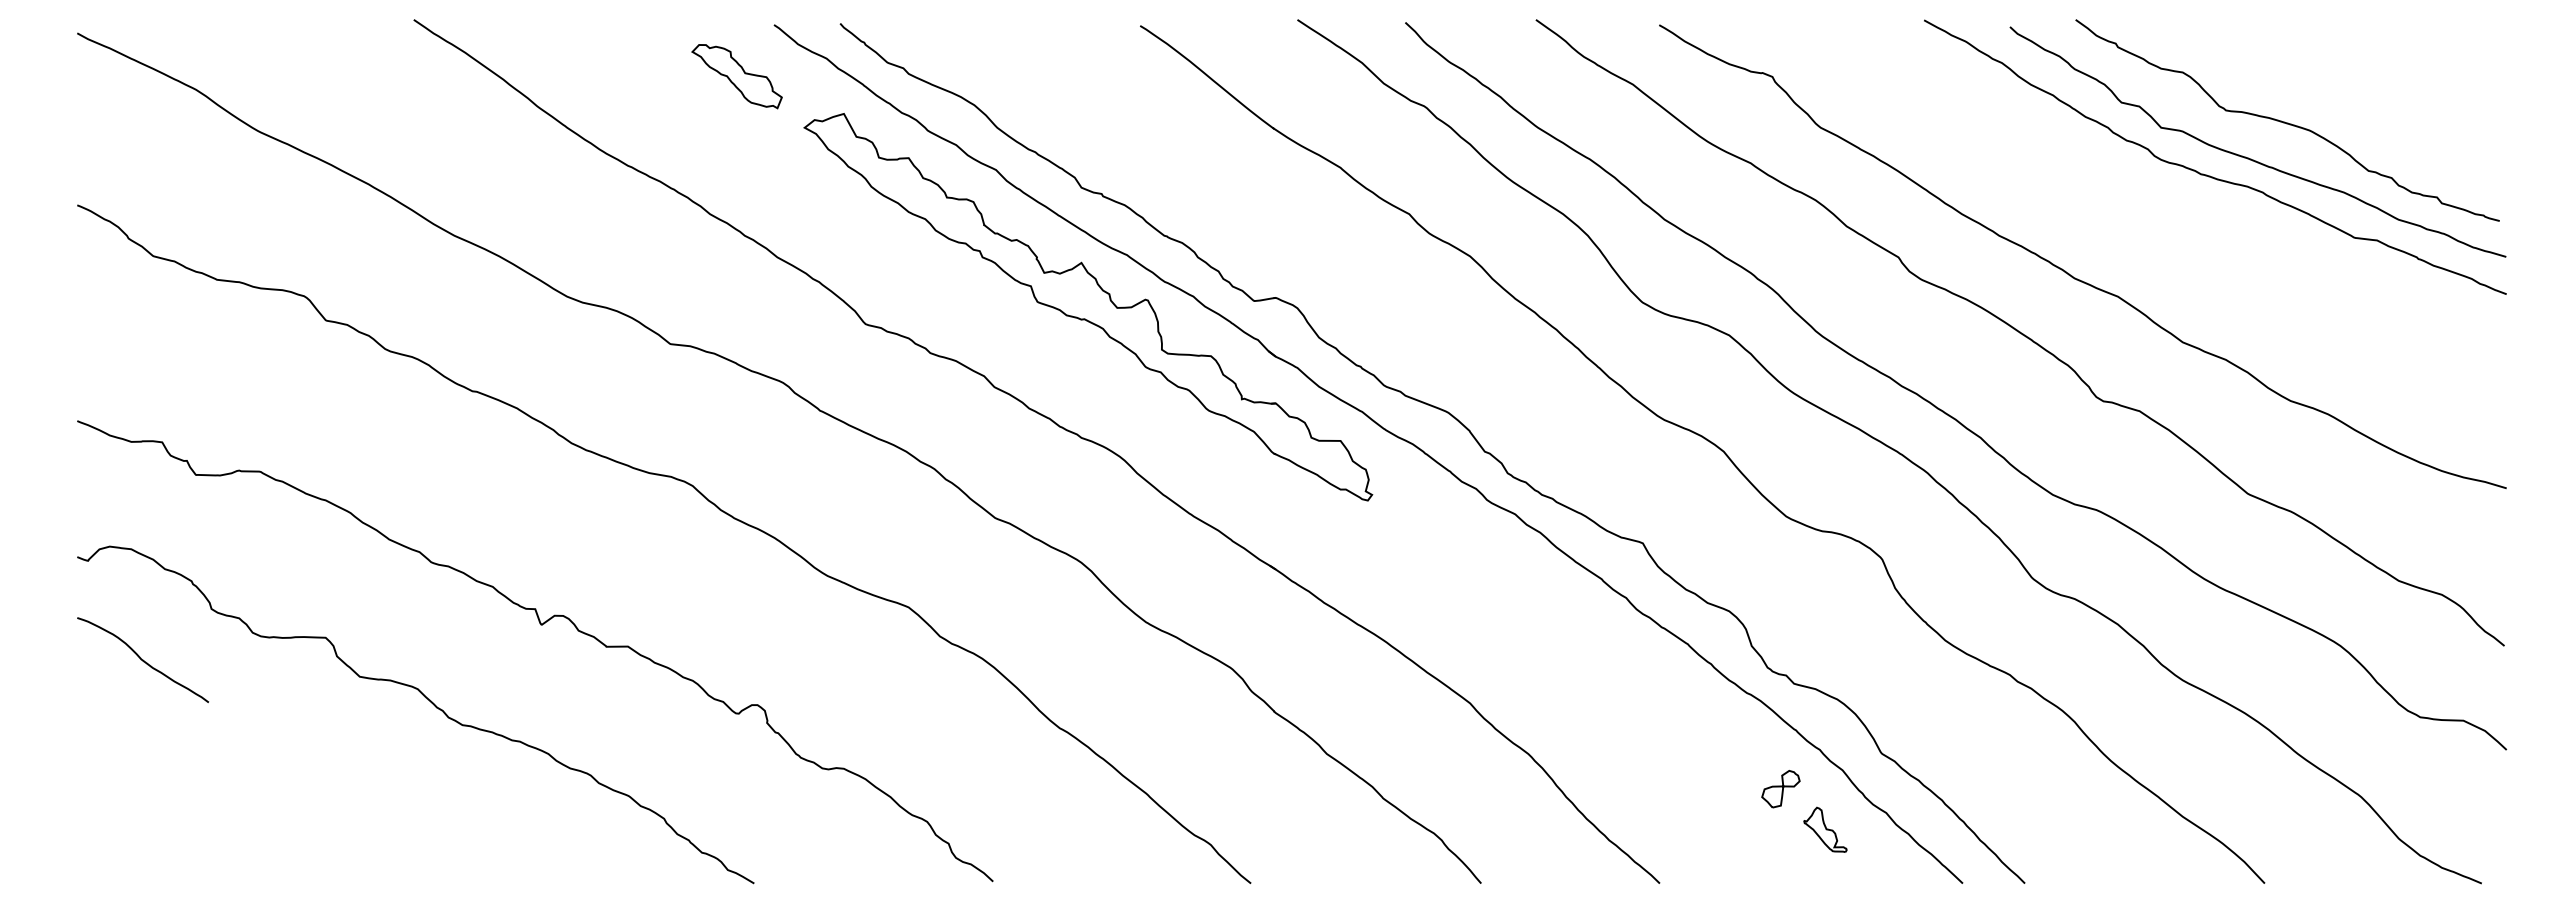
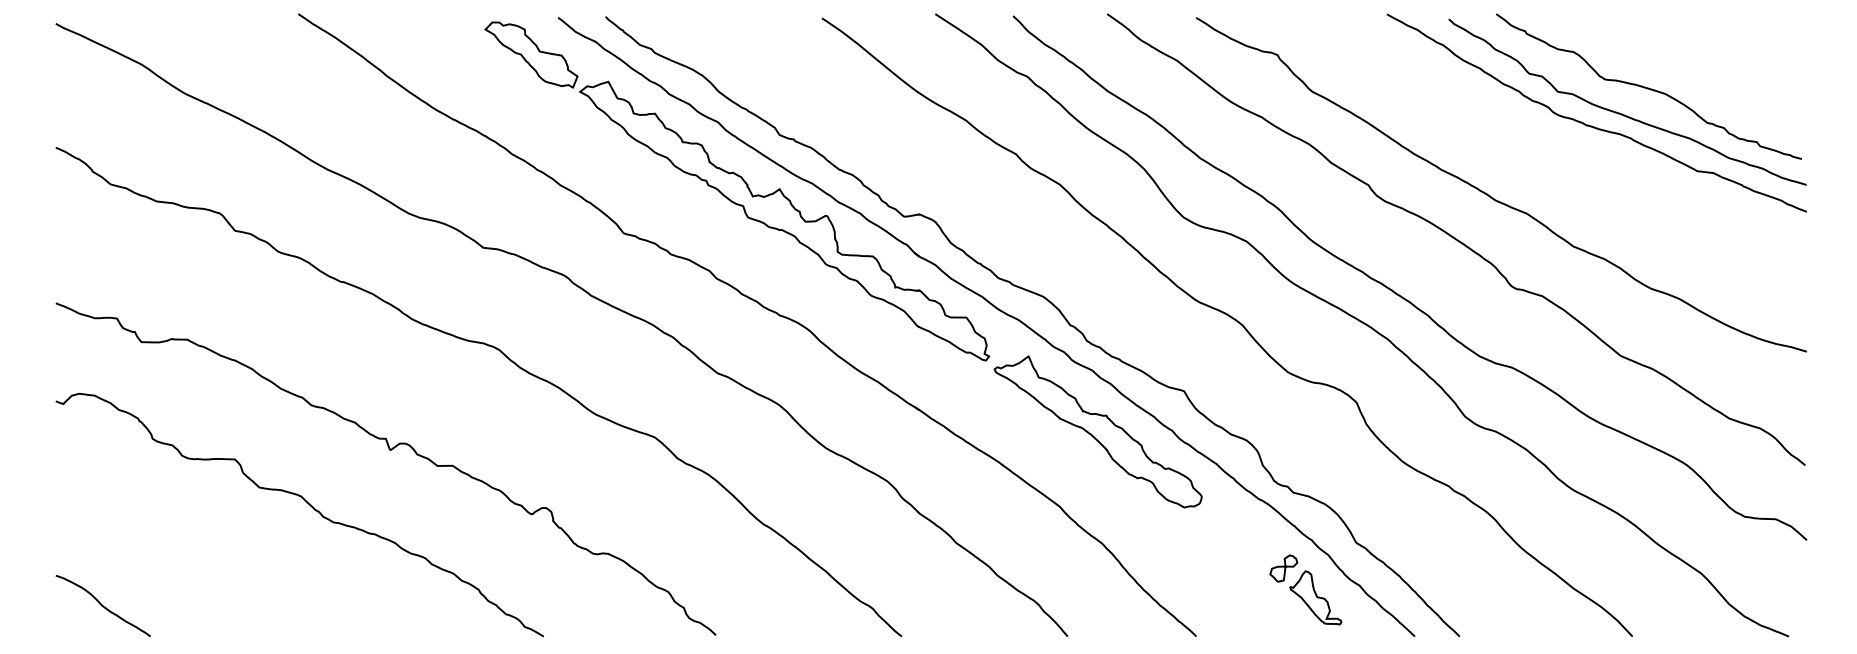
part: (736, 76) -> (530, 54), size x1.43
part: (1522, 599) -> (1097, 431), added
curve: (143, 659) -> (103, 605), moved
part: (1825, 829) -> (1315, 597), size x1.67

